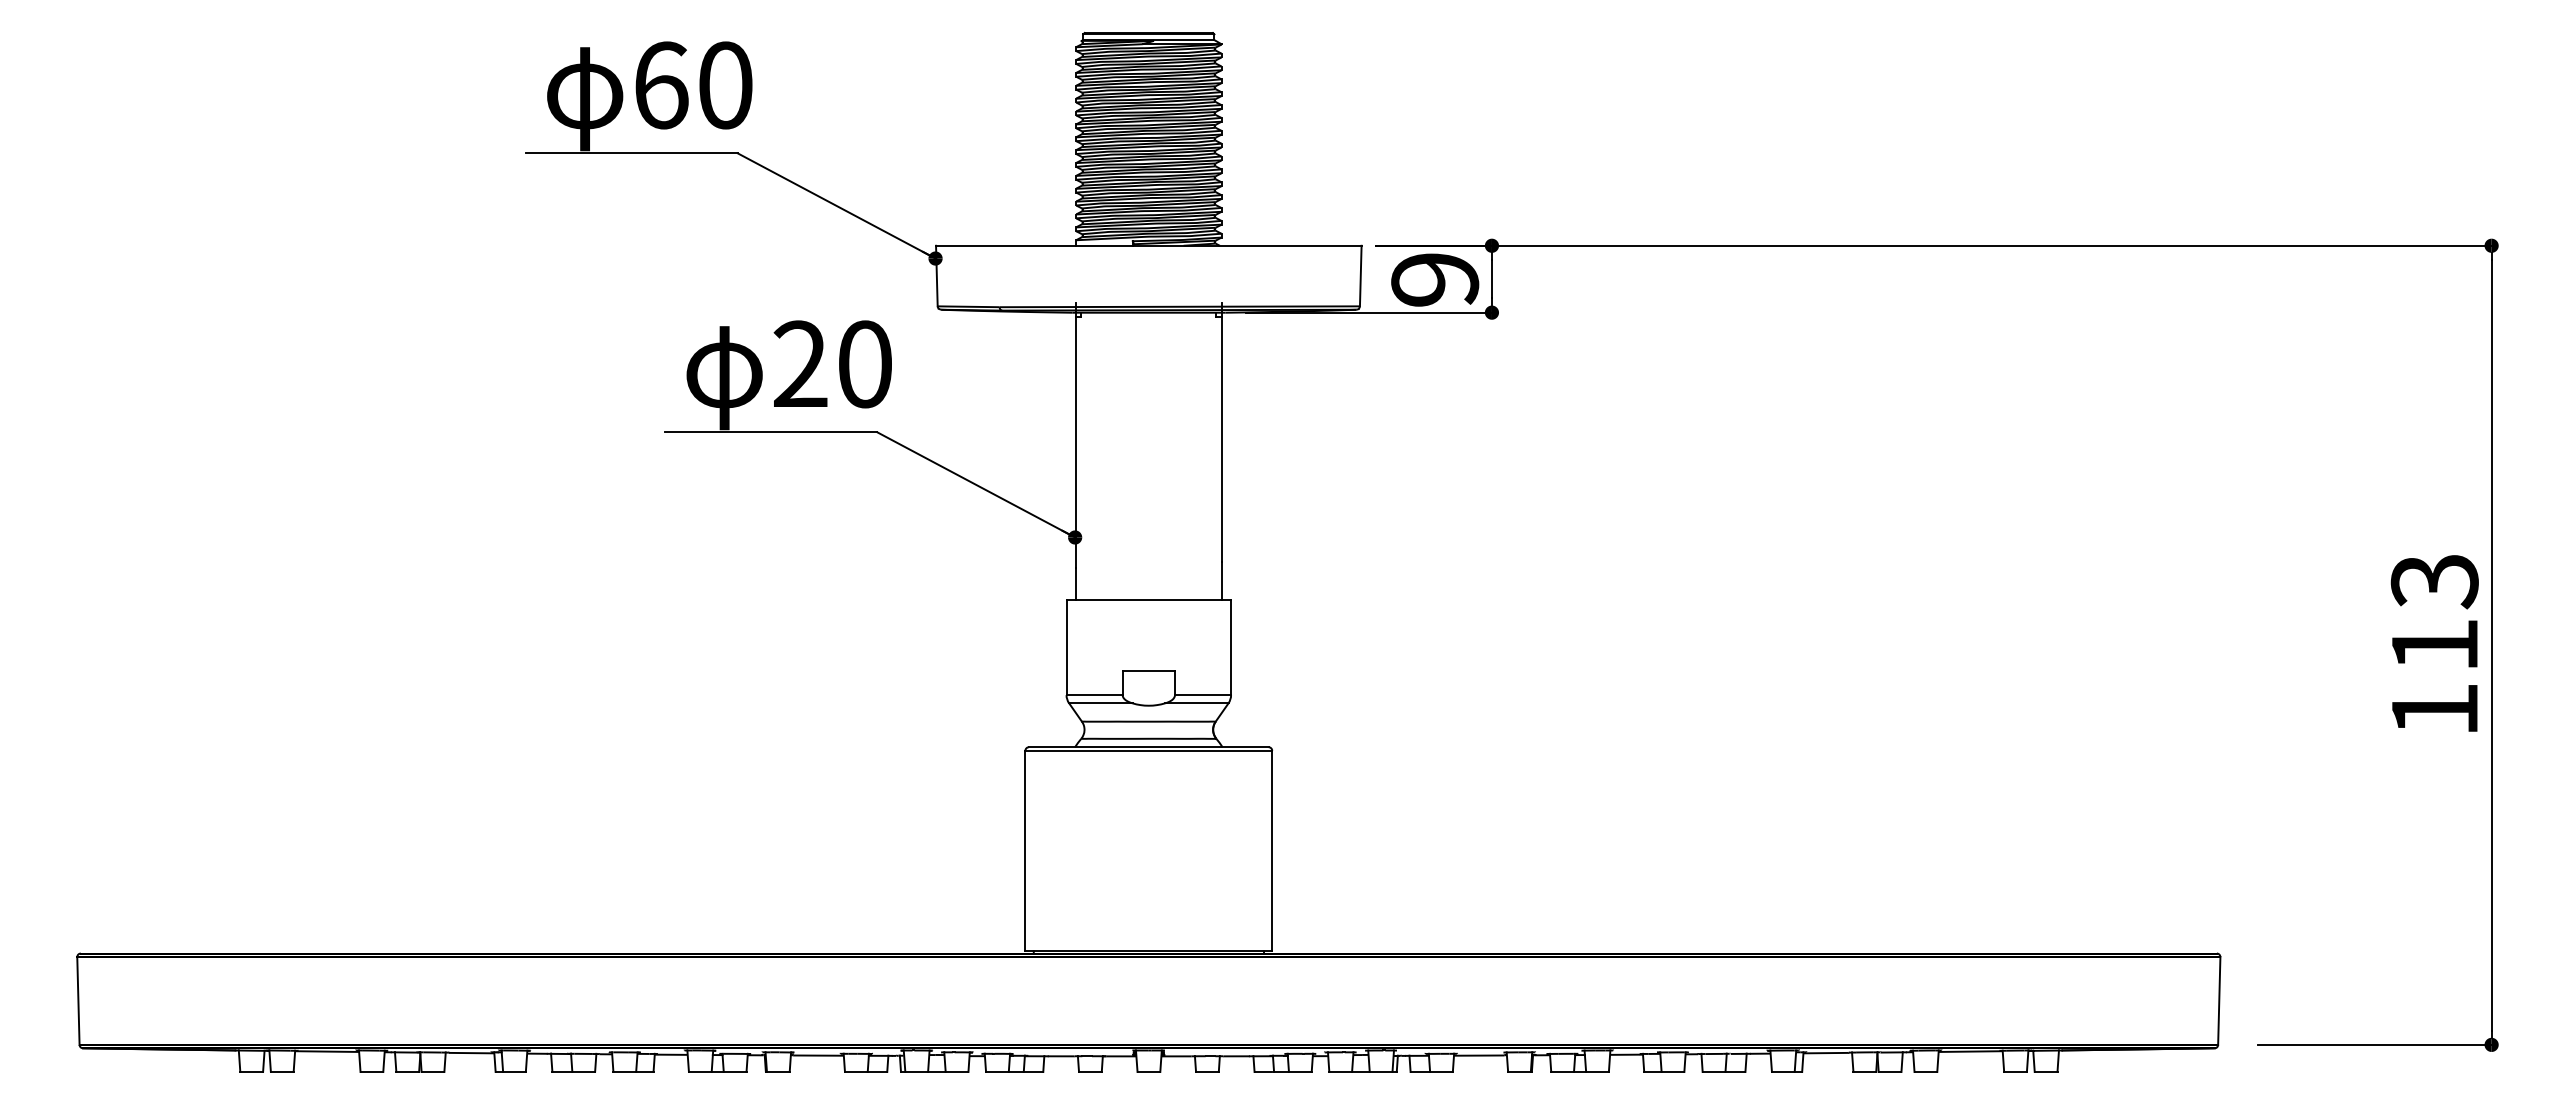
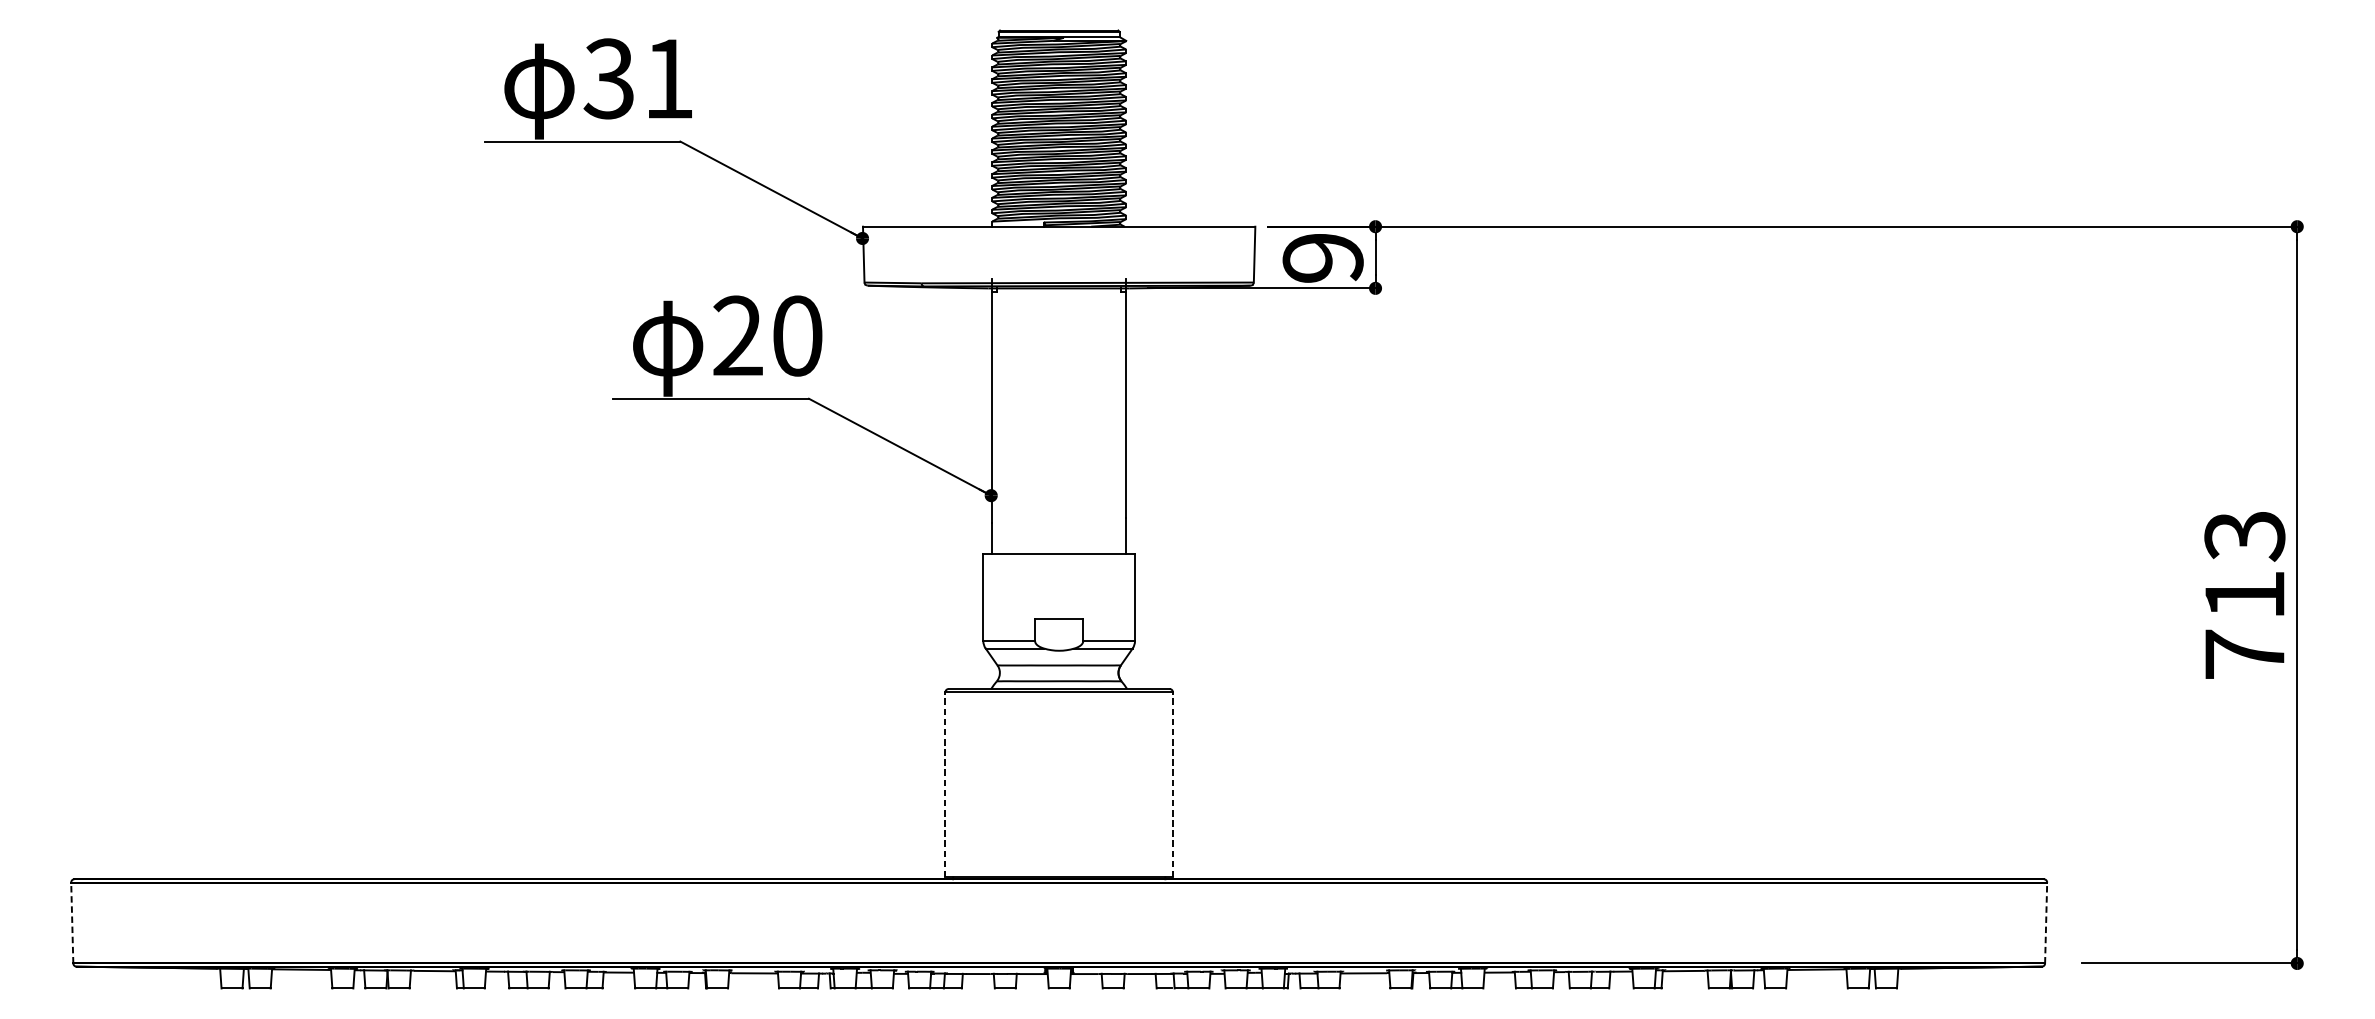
text: (692, 85) -> (638, 78), 60 -> 31
text: (2434, 709) -> (2244, 654), 113 -> 713
line: (1025, 850) -> (945, 784), solid -> dashed
line: (1272, 850) -> (1173, 784), solid -> dashed
line: (78, 1001) -> (72, 923), solid -> dashed
line: (2219, 1001) -> (2046, 923), solid -> dashed

